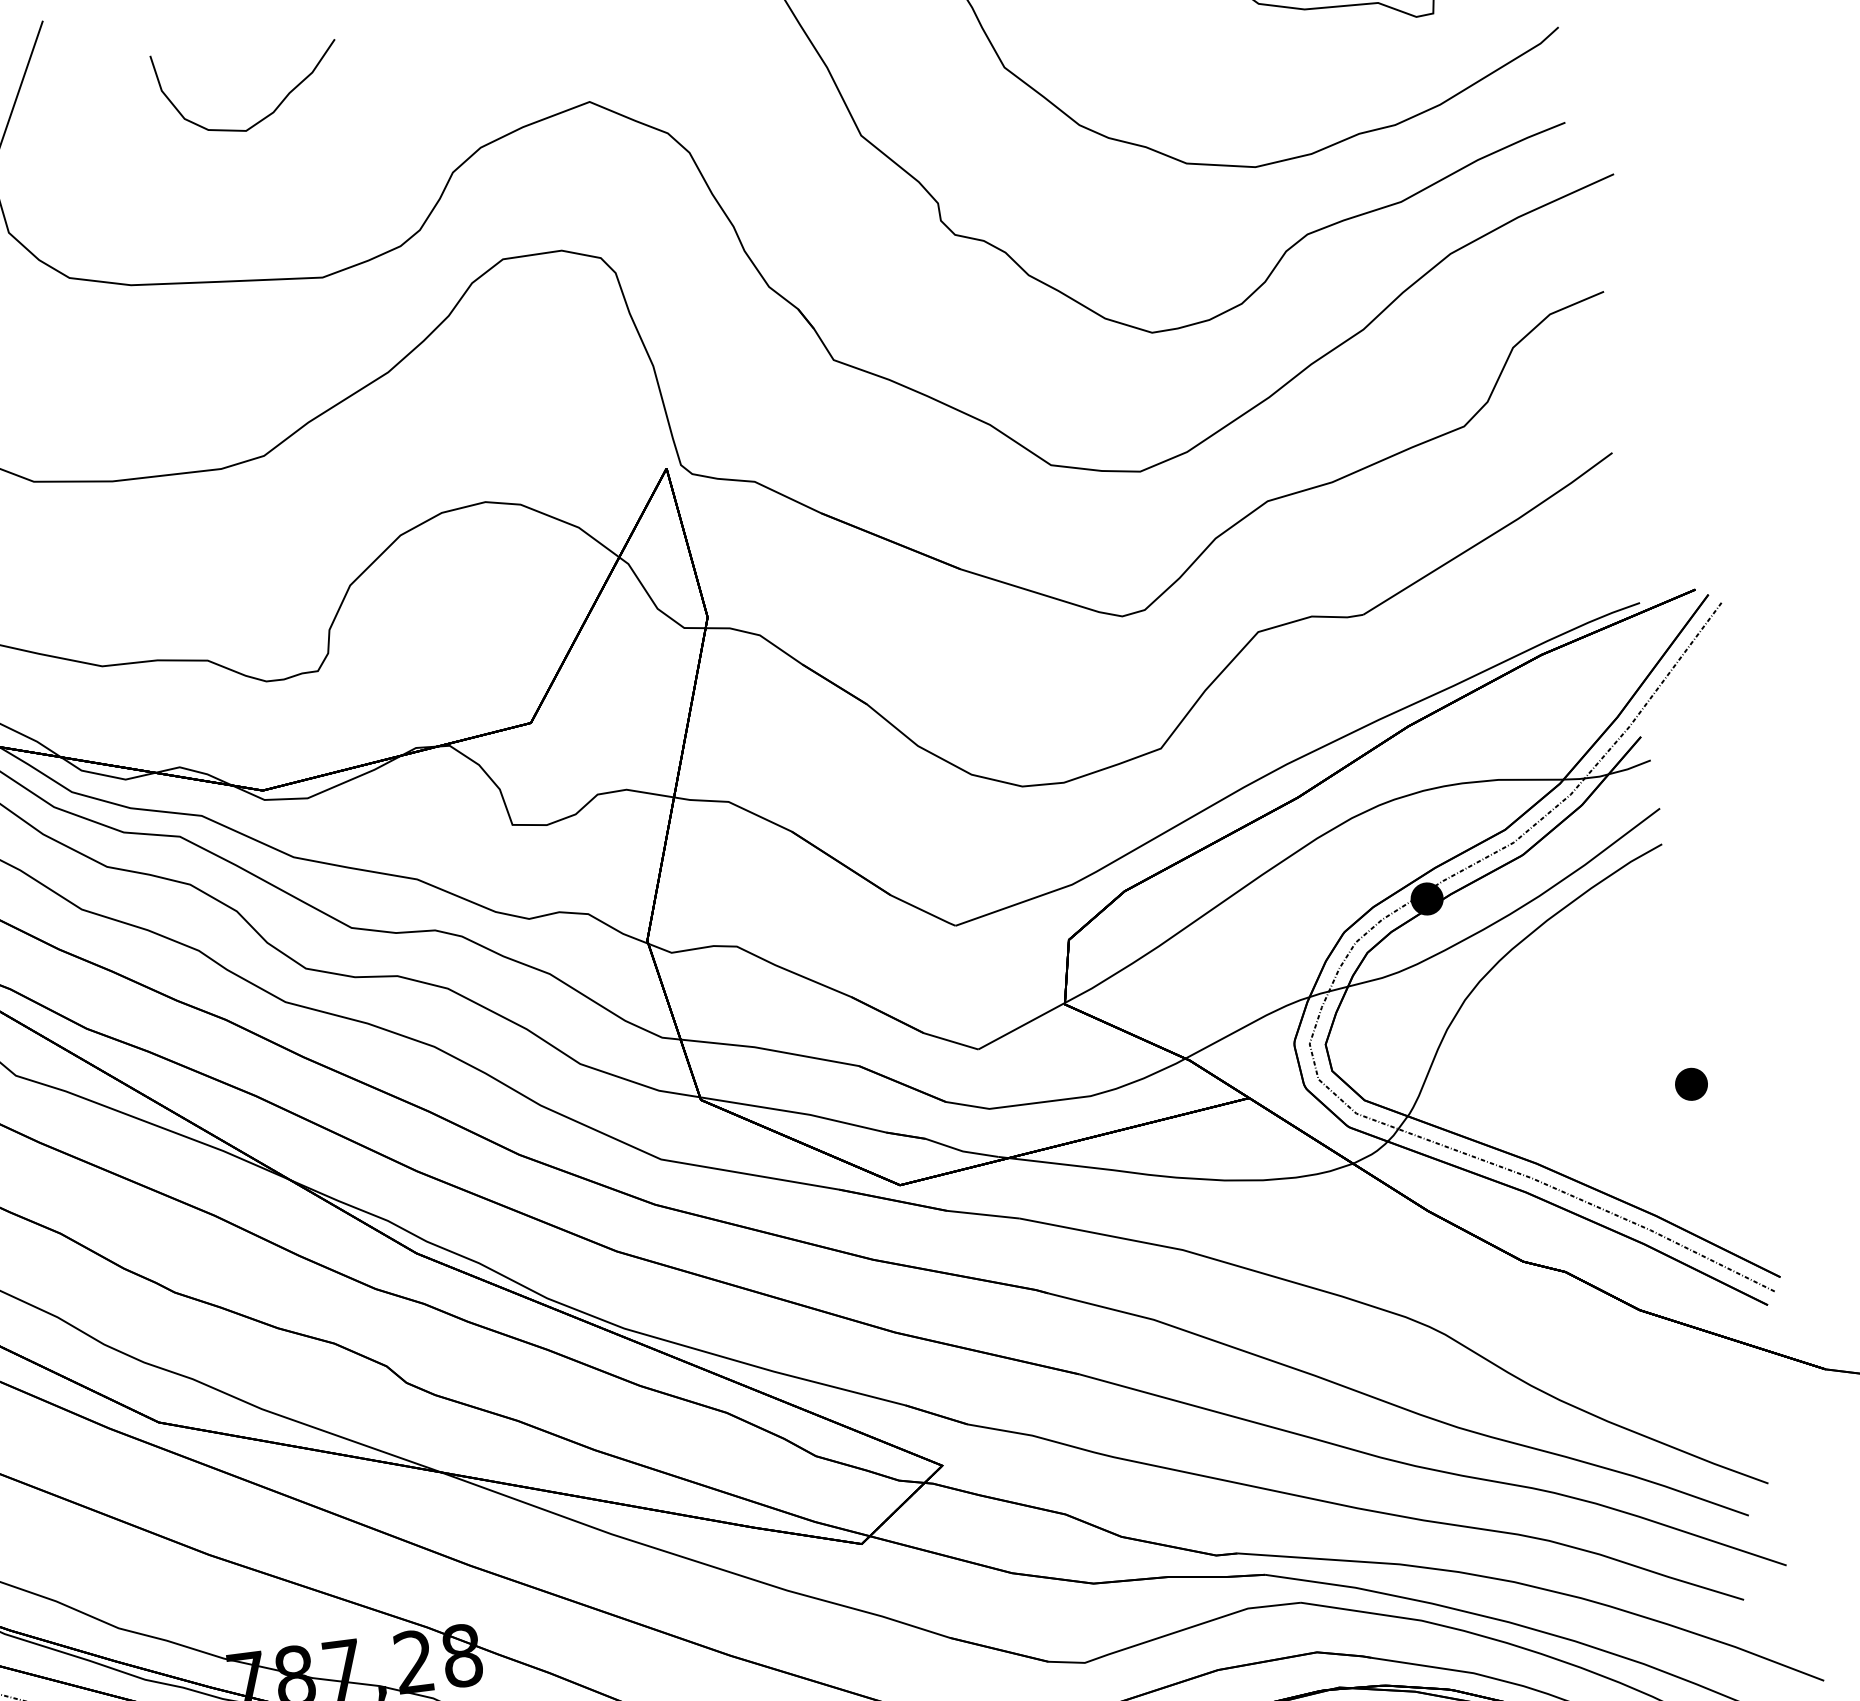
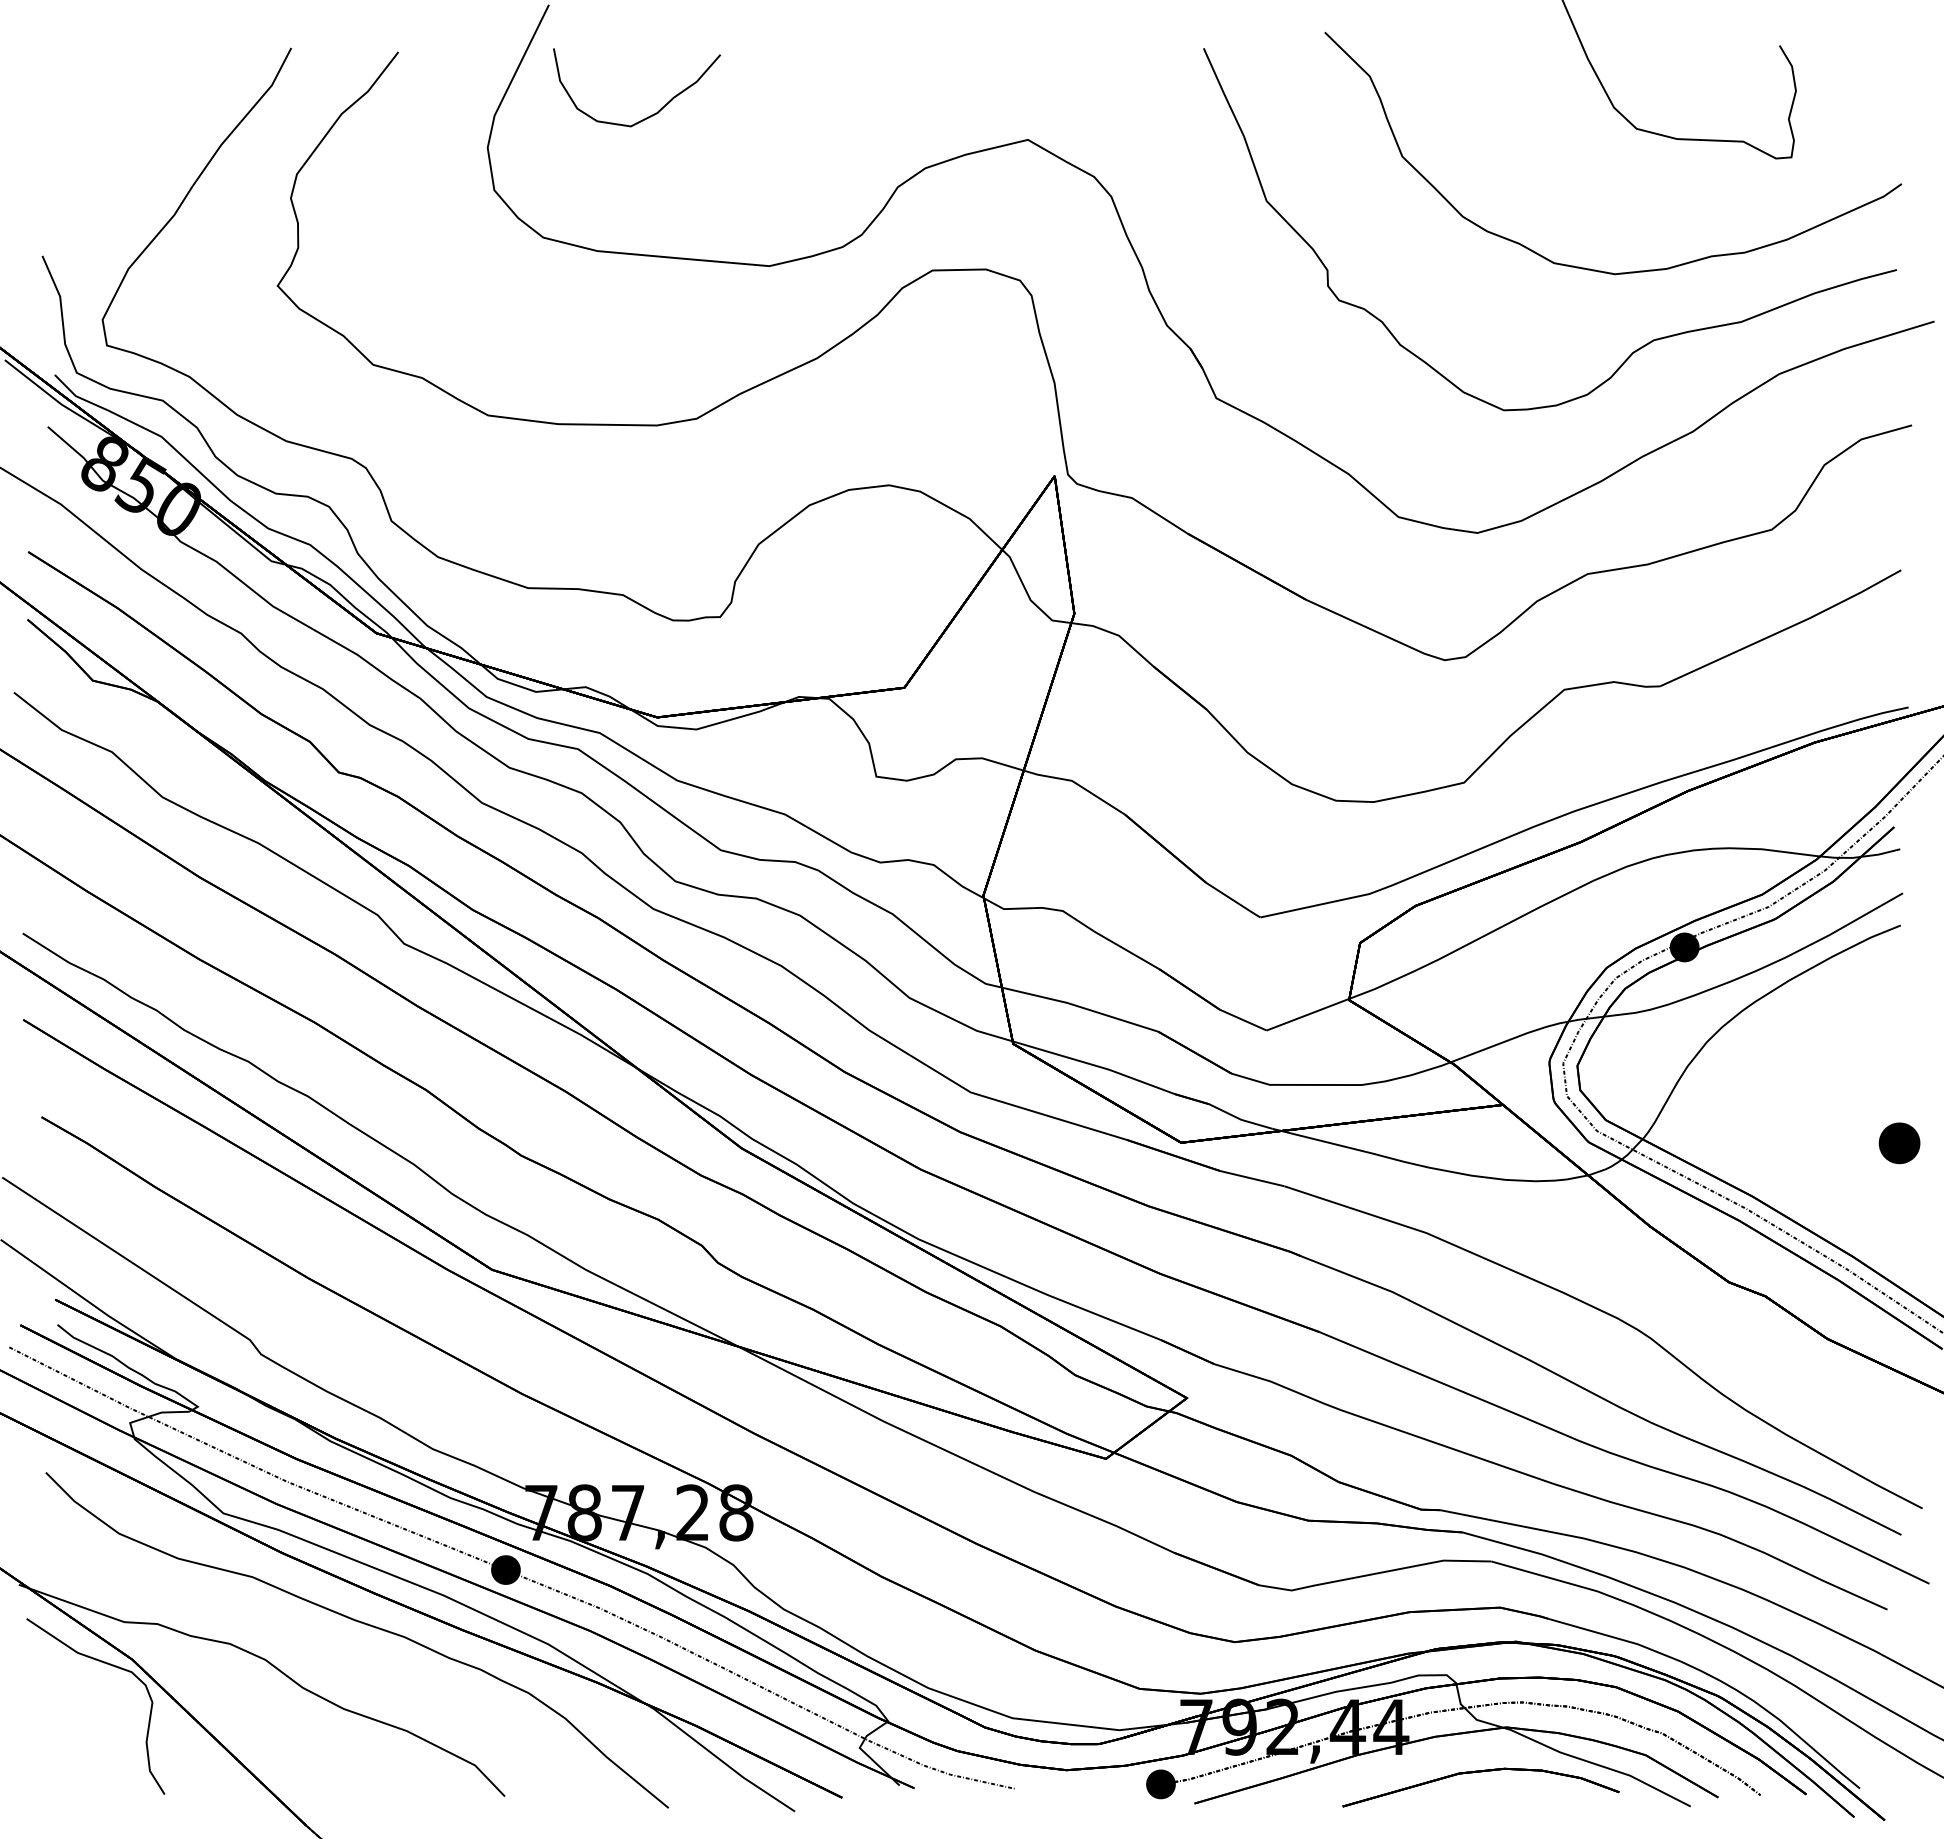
part: (266, 116) -> (650, 115), moved
part: (1691, 1083) -> (1899, 1142), size x1.4

